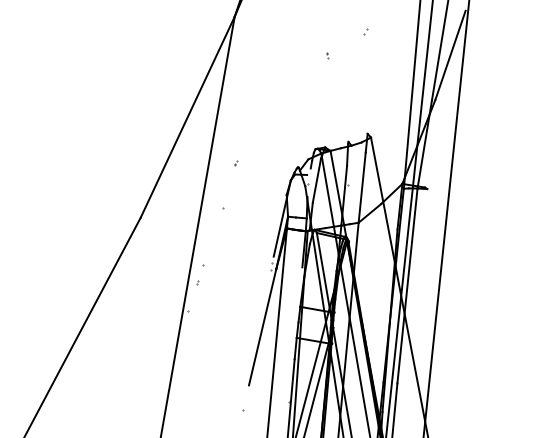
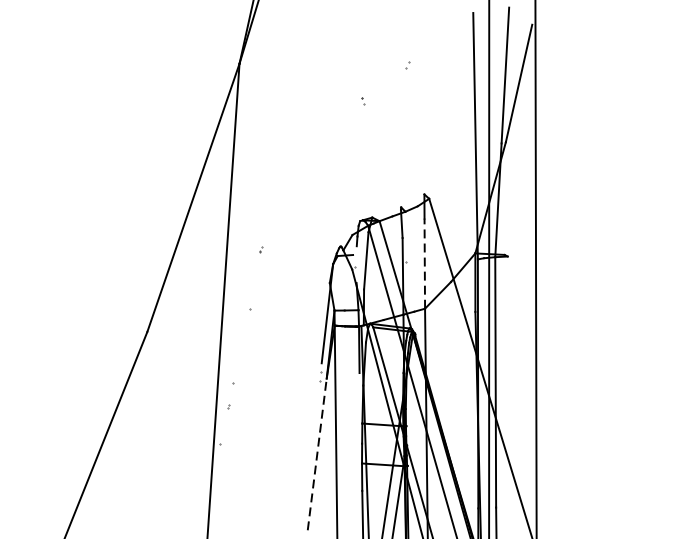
line: (362, 187) -> (425, 263), solid -> dashed
line: (262, 327) -> (317, 454), solid -> dashed

